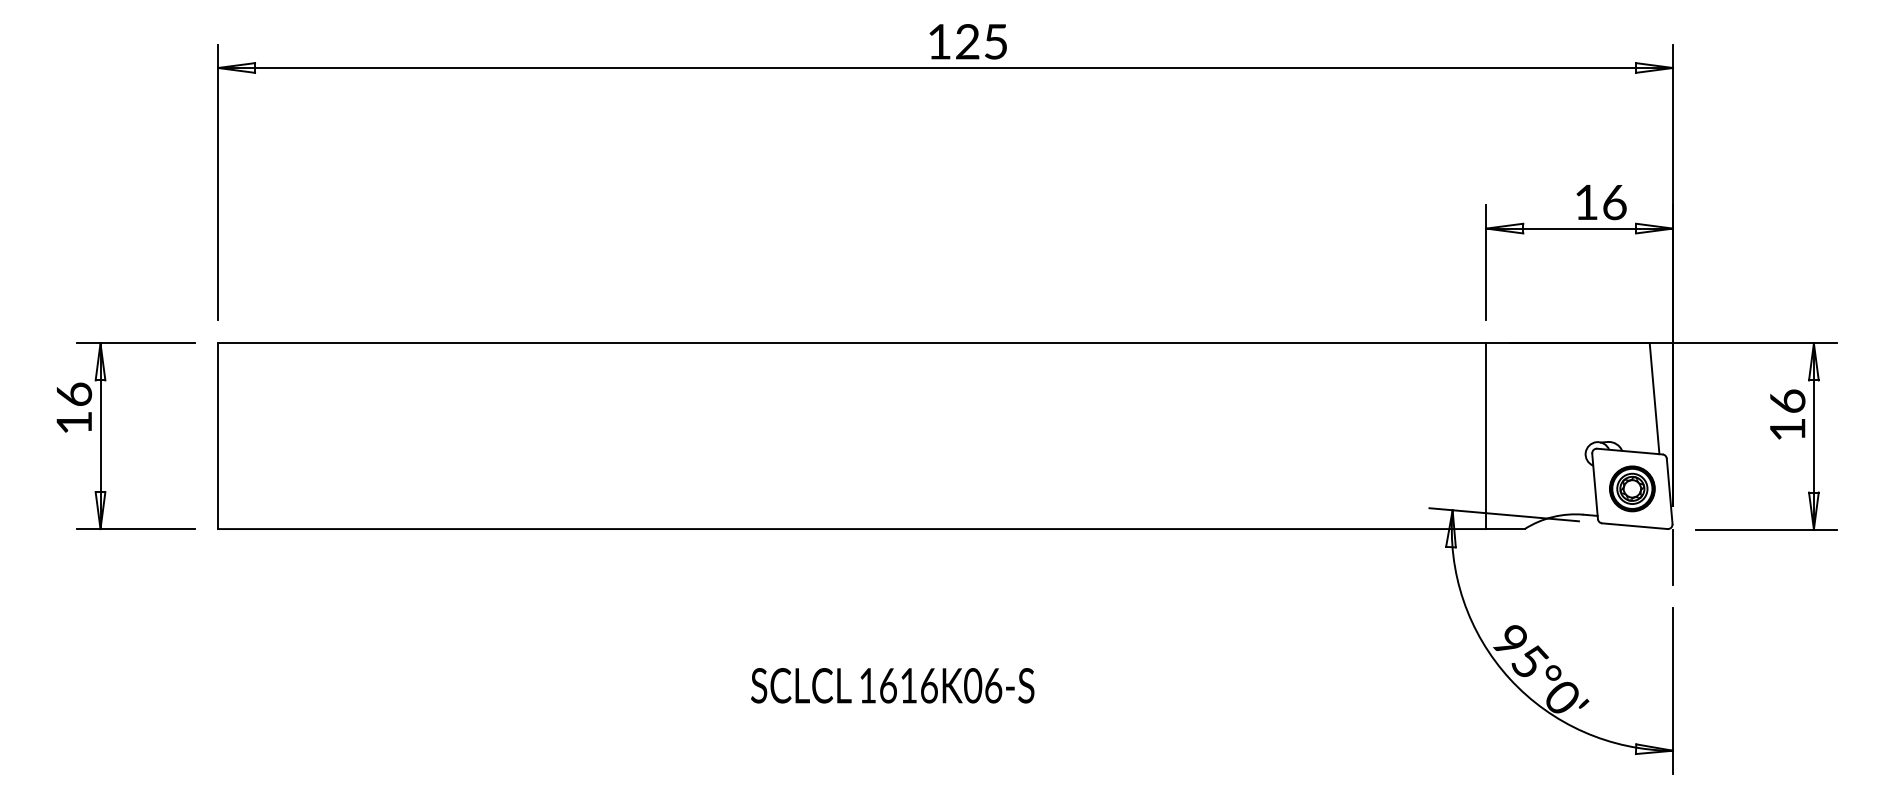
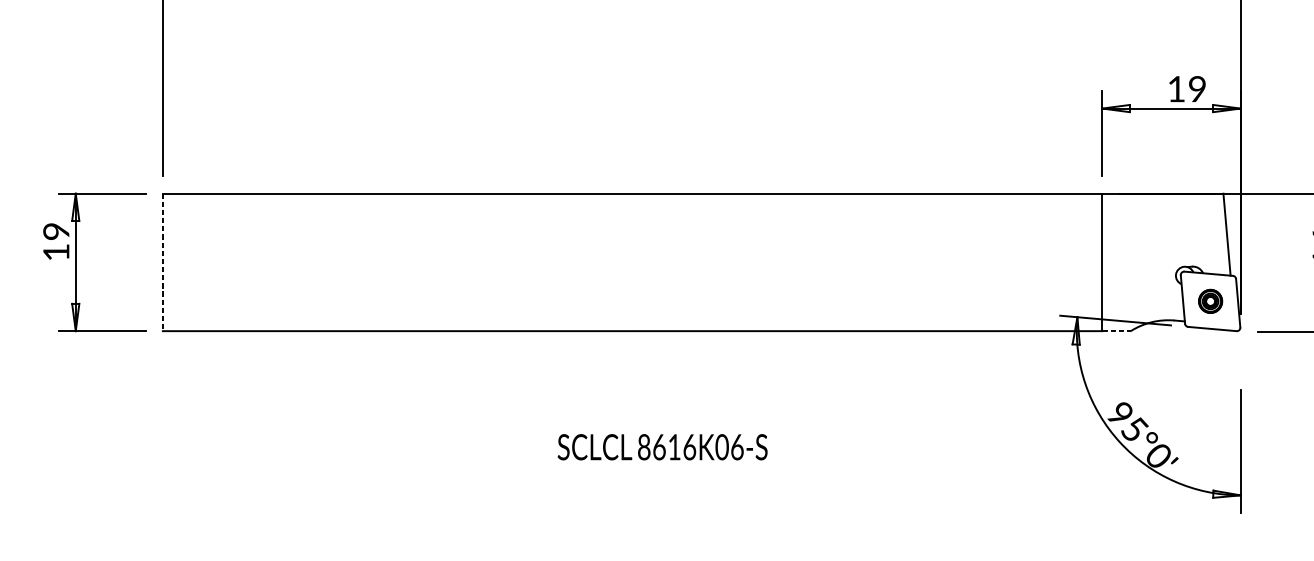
text: (1614, 202) -> (1197, 89), 16 -> 19
text: (74, 394) -> (56, 231), 16 -> 19
line: (218, 436) -> (163, 262), solid -> dashed
part: (1632, 488) -> (1210, 301), size x0.7
line: (1506, 529) -> (1117, 331), solid -> dashed
line: (1673, 556) -> (1241, 351), removed
text: (867, 685) -> (643, 447), 1616K06-S -> 8616K06-S

